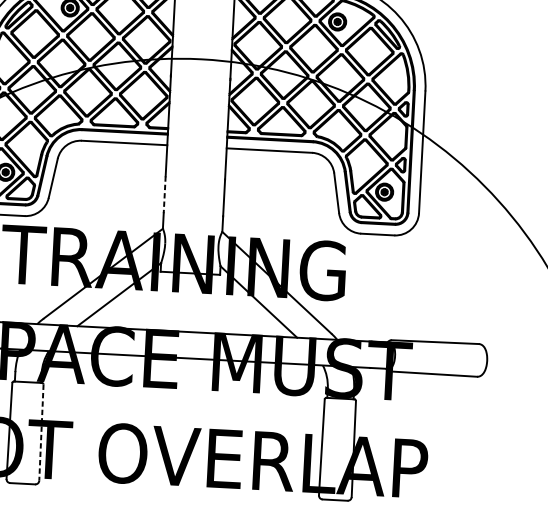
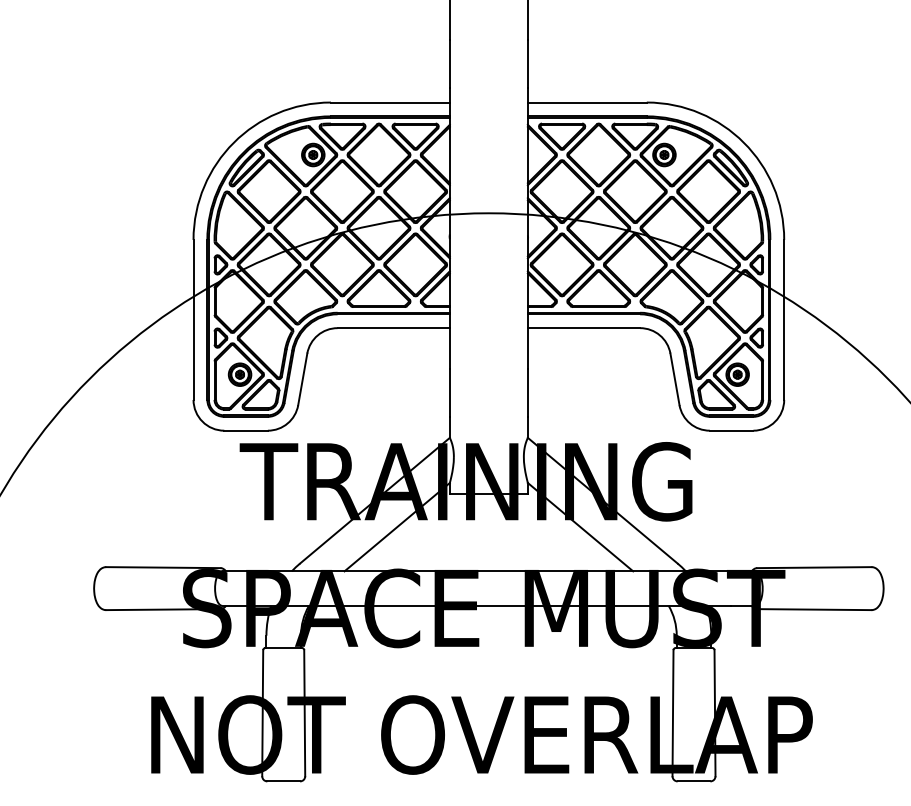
line: (164, 194) -> (449, 393), dashed -> solid
line: (41, 432) -> (304, 713), dashed -> solid

